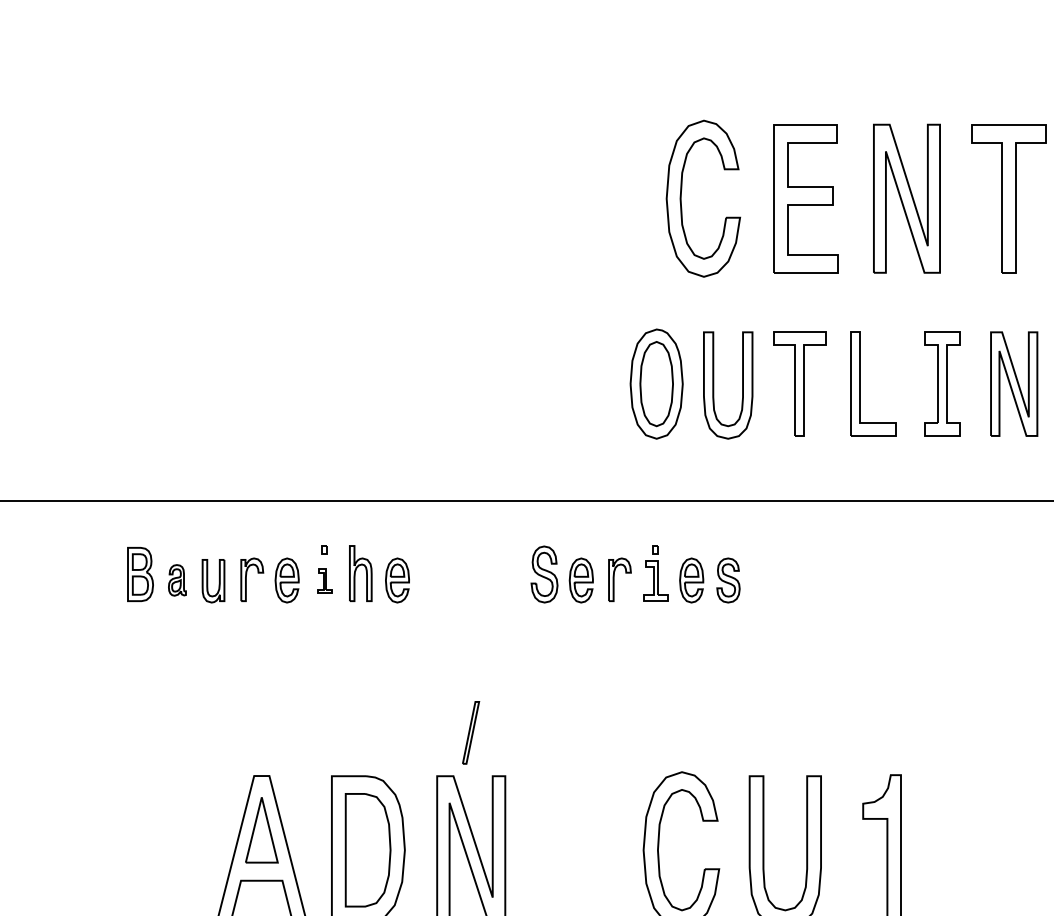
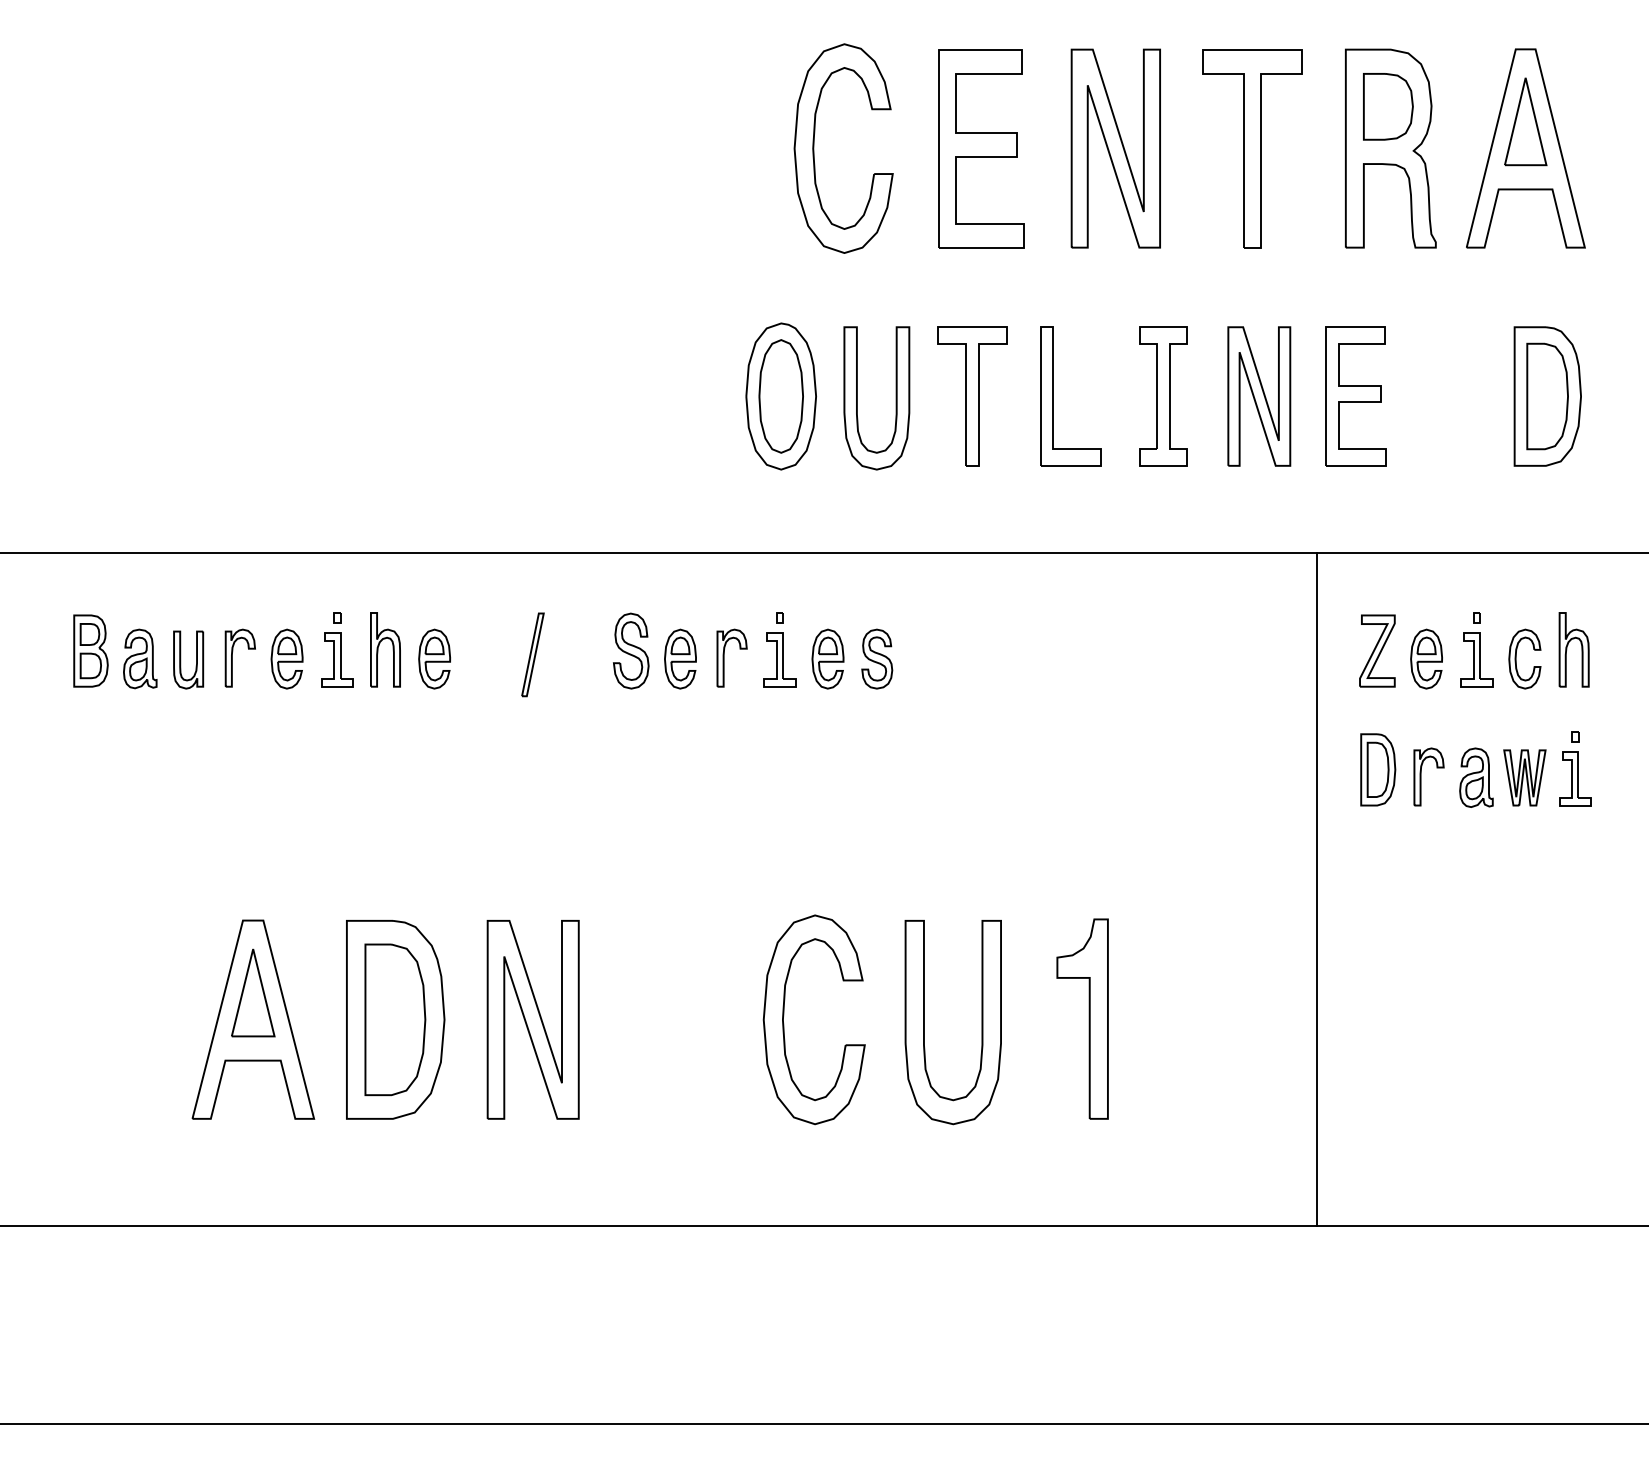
part: (177, 580) -> (140, 658), size x1.43
part: (324, 580) -> (337, 659), size x1.67
part: (470, 732) -> (532, 654), moved

